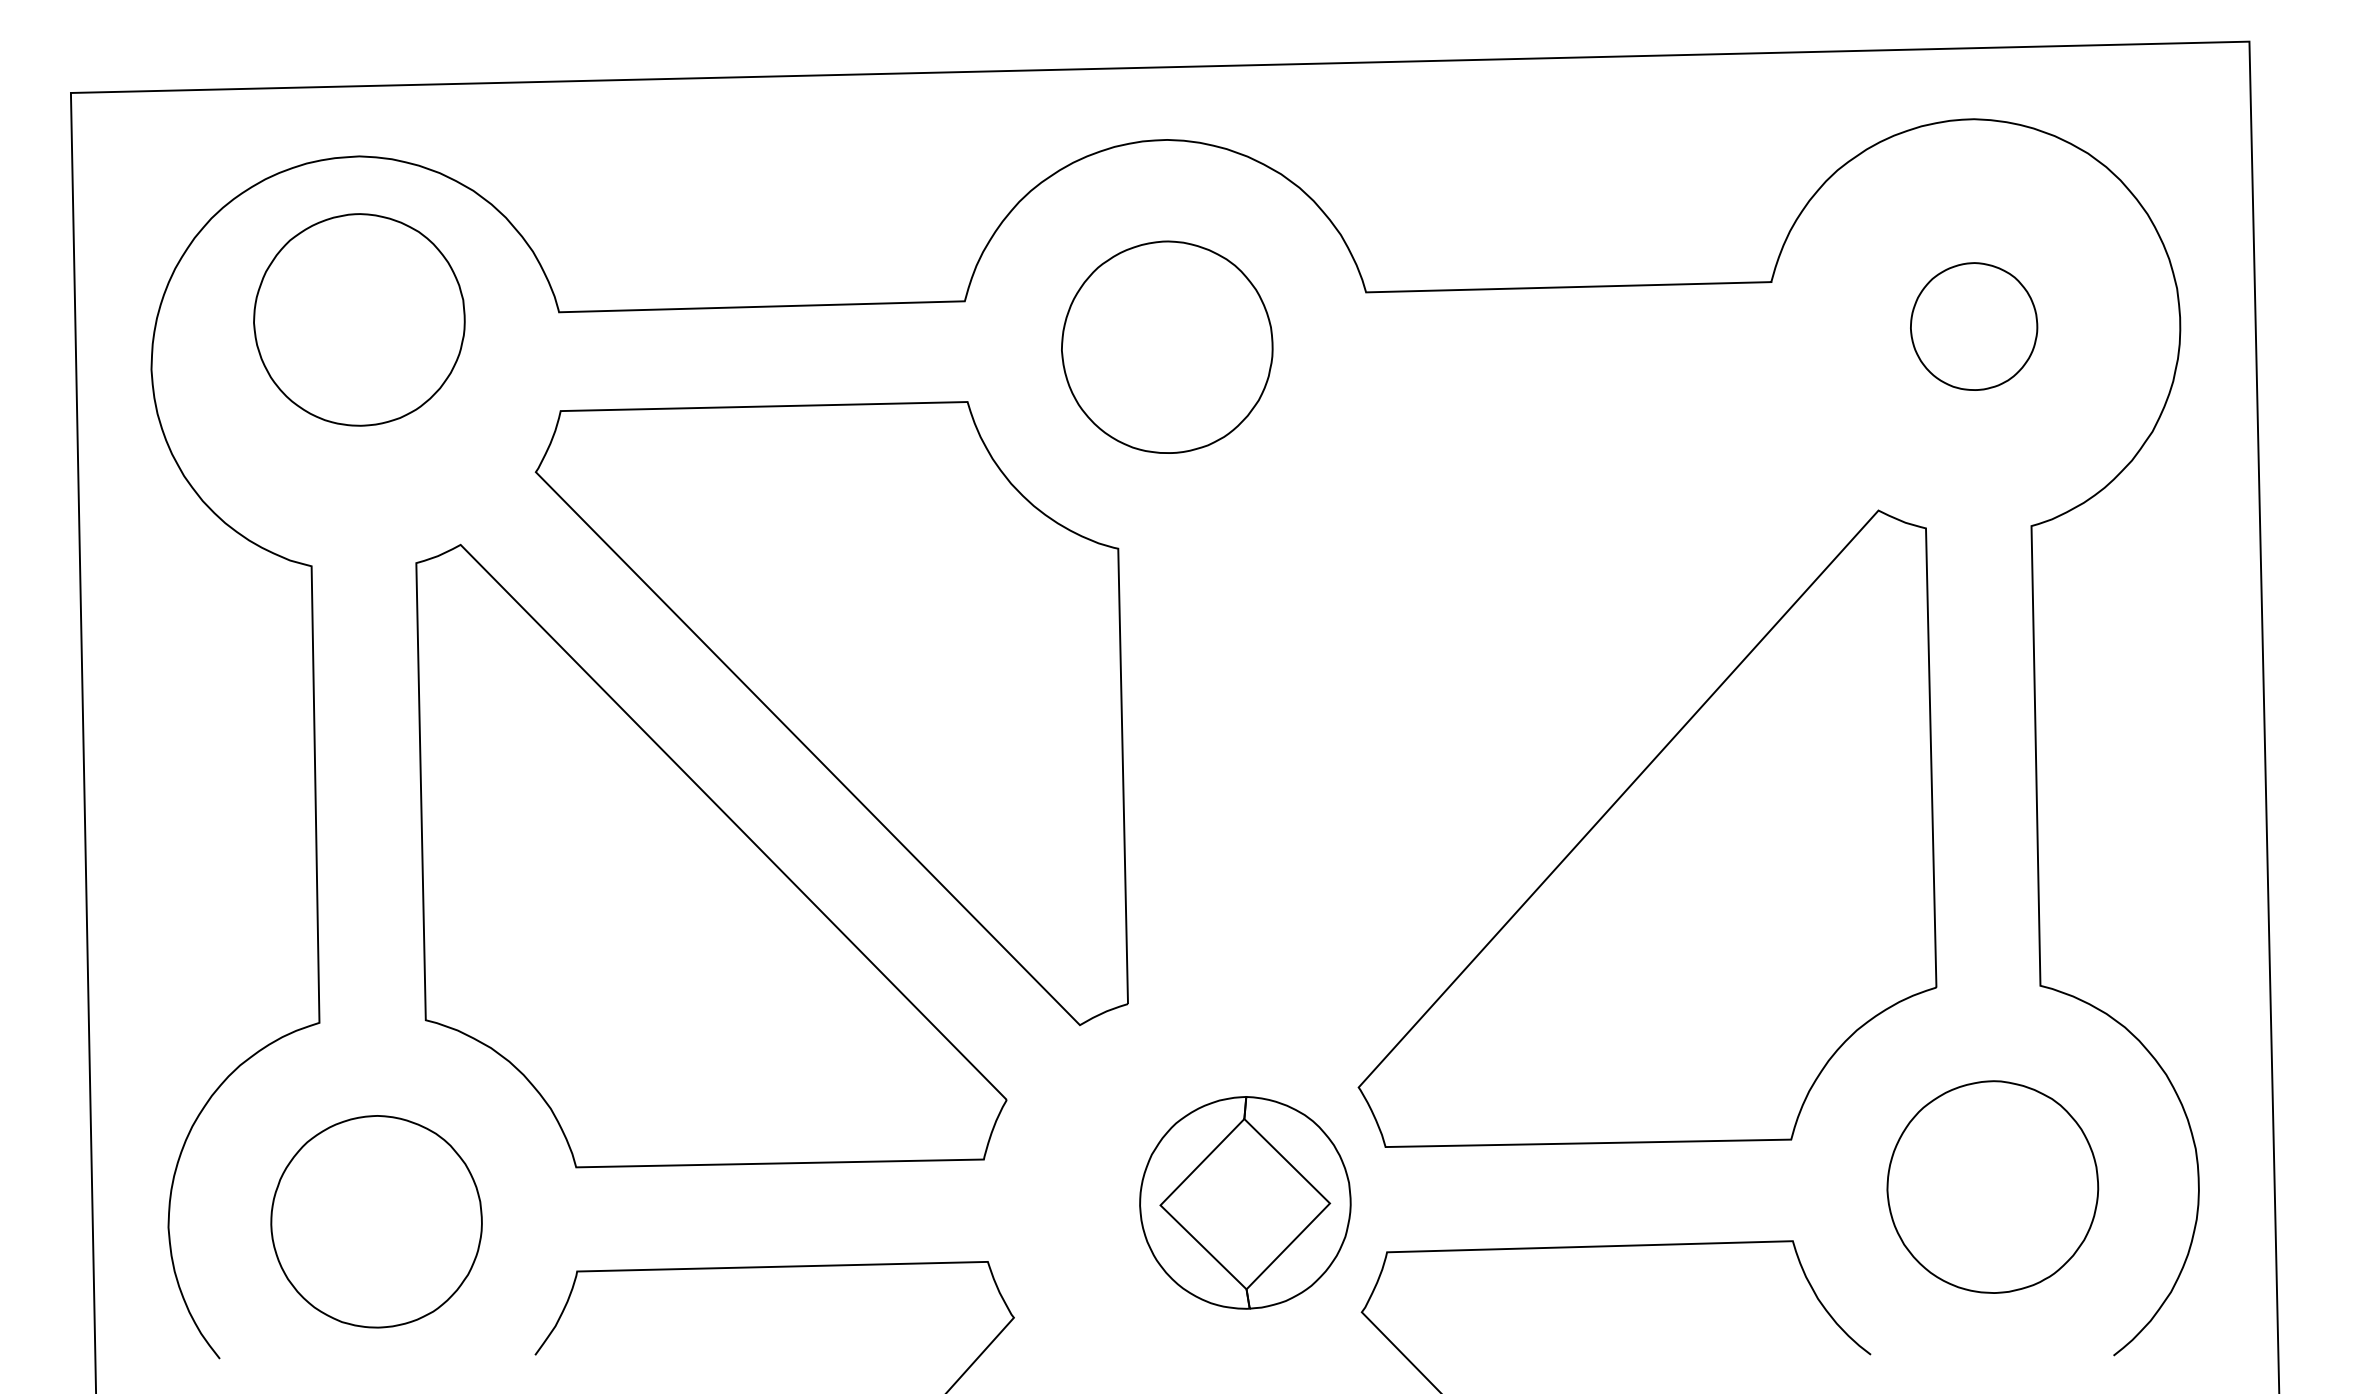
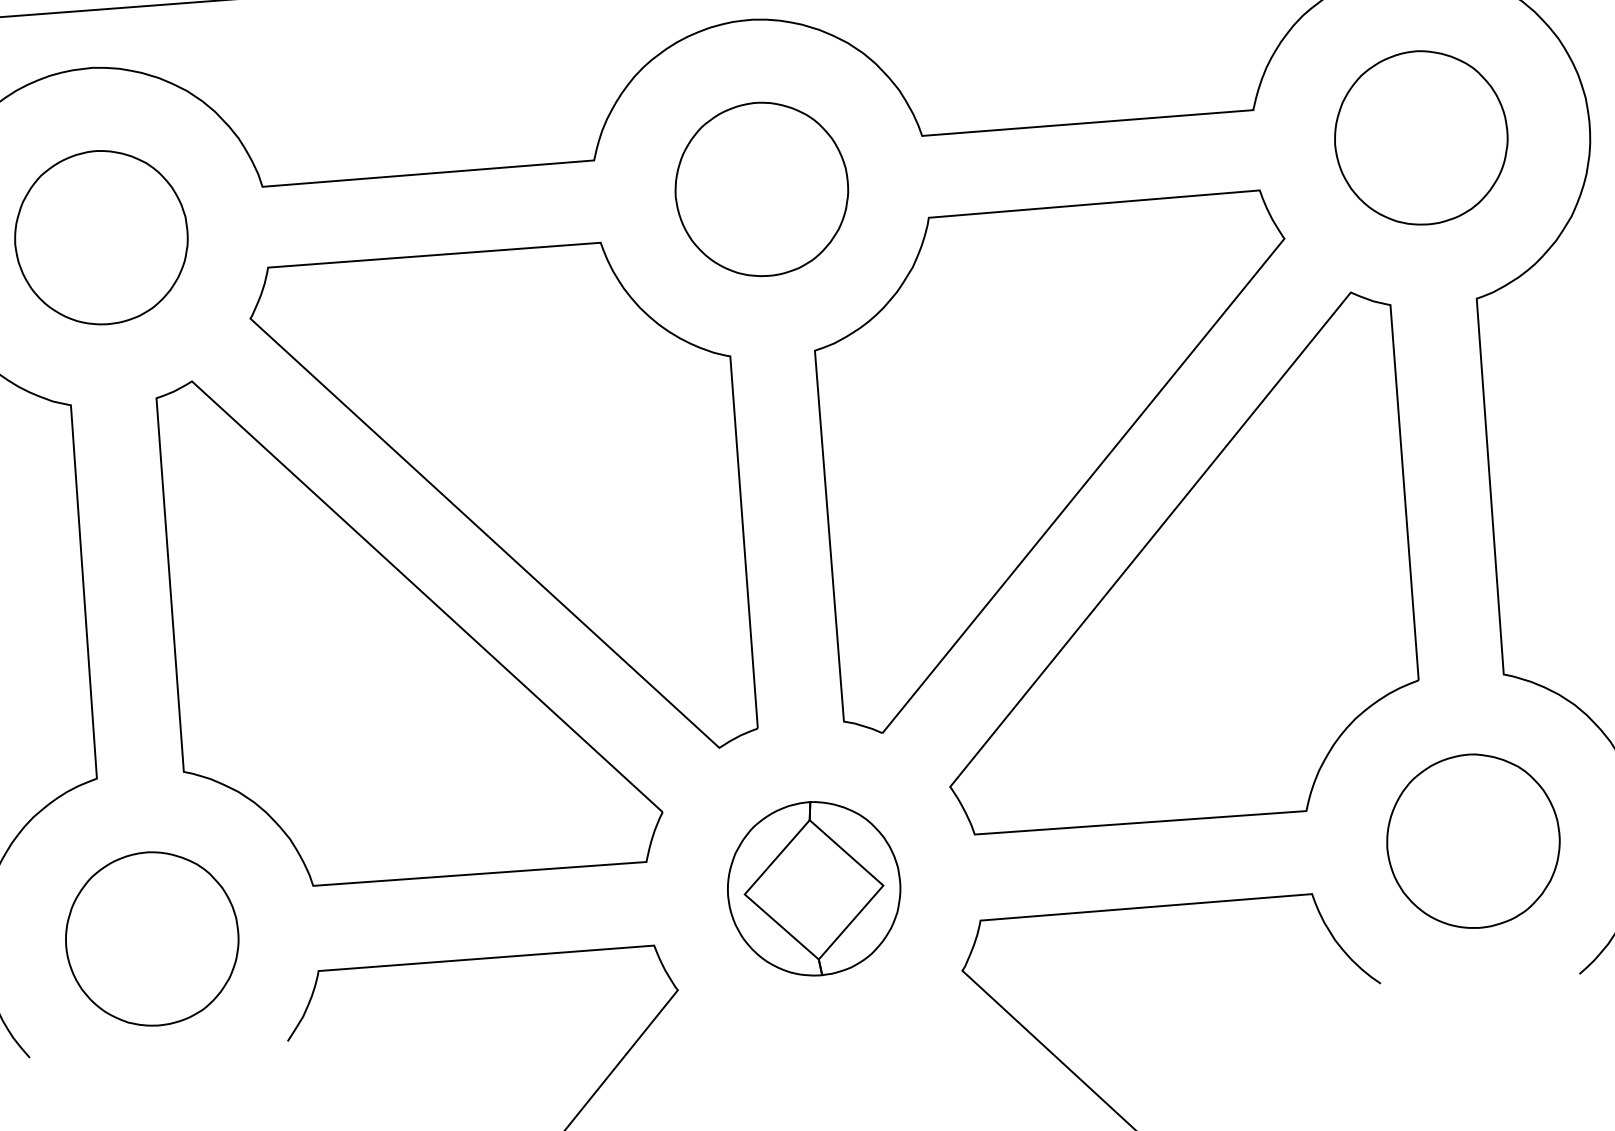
part: (359, 319) -> (101, 237), moved
part: (1973, 326) -> (1420, 137), size x1.67
part: (1511, 698) -> (1058, 462), added
part: (1245, 1202) -> (814, 888), moved

